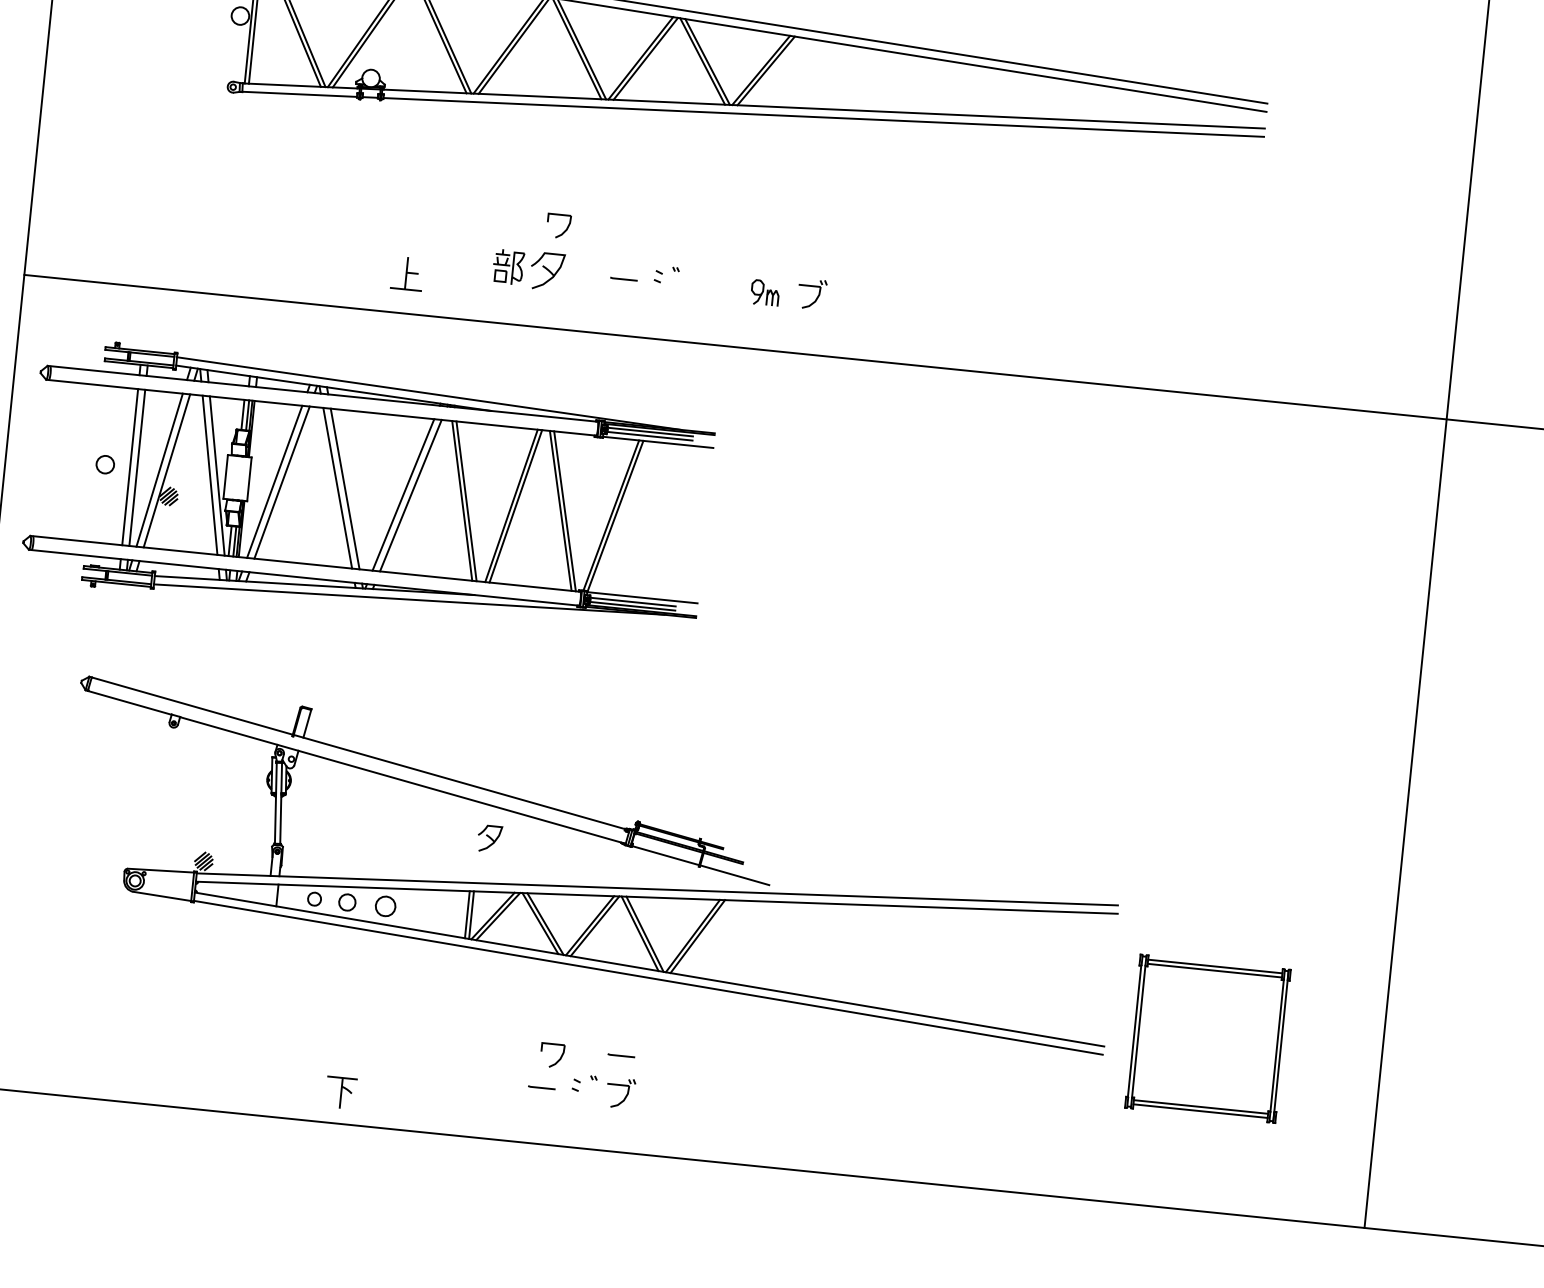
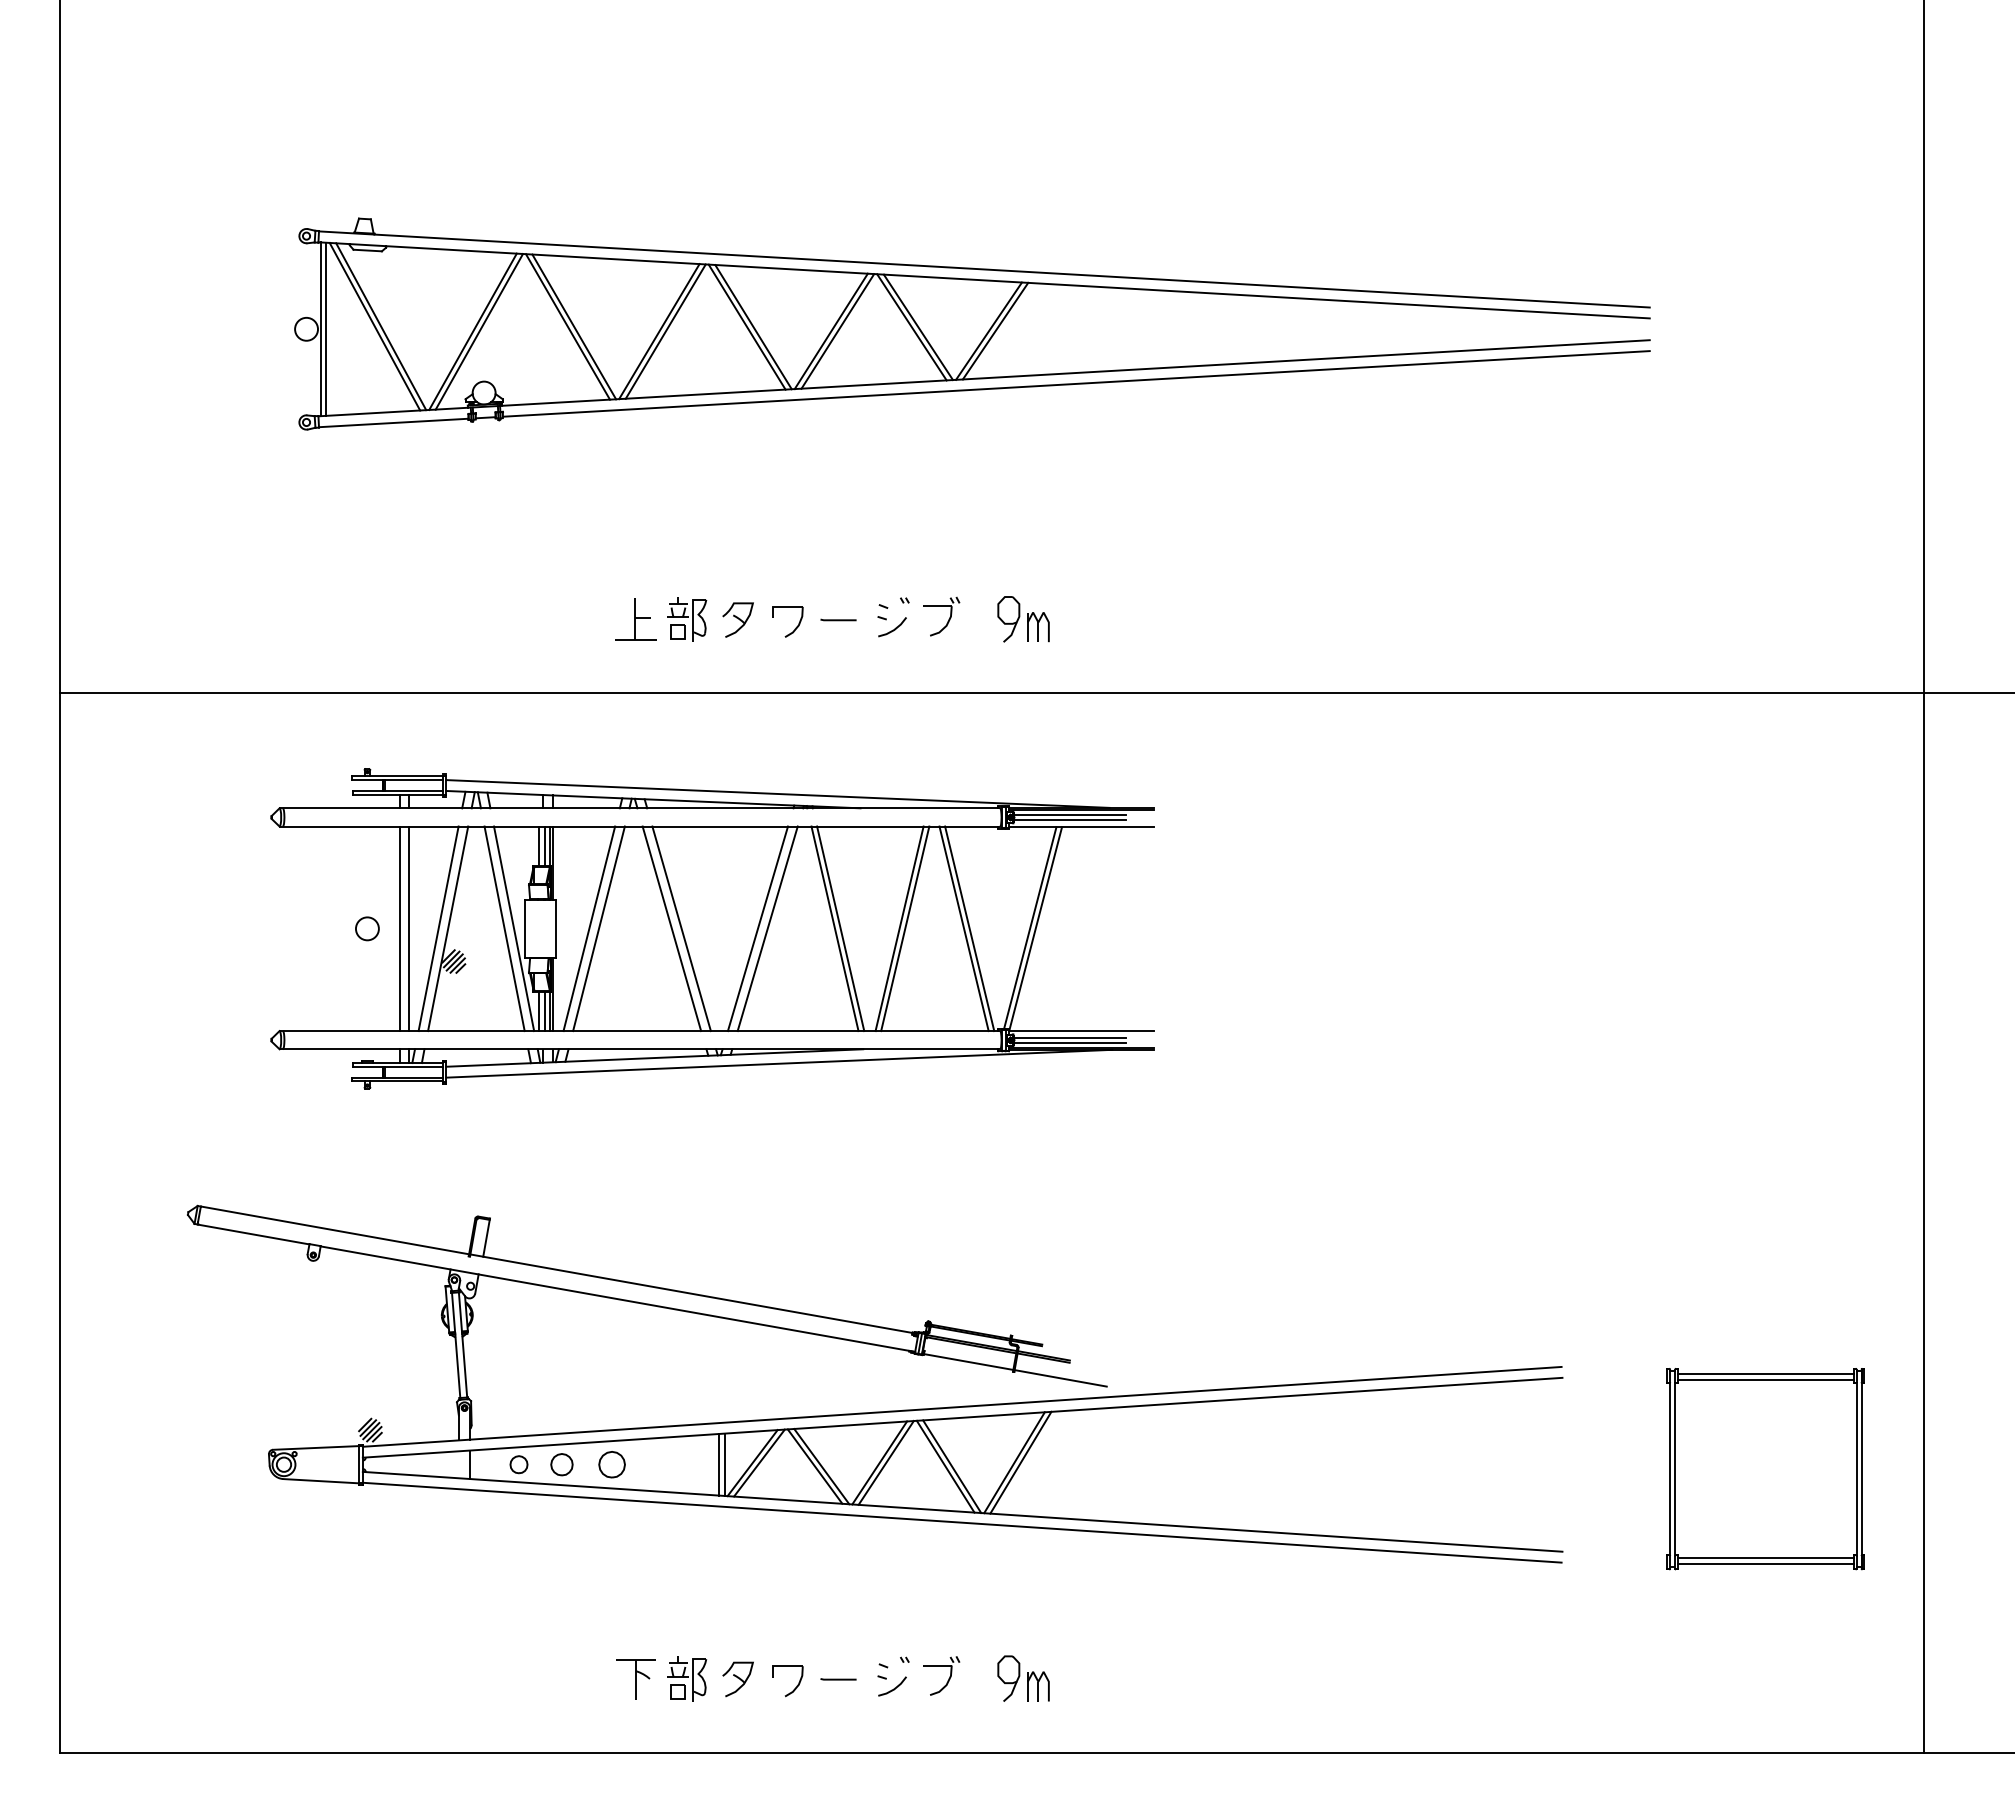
part: (564, 231) -> (795, 627), moved
part: (546, 270) -> (737, 619), size x0.71
part: (407, 273) -> (635, 619), moved
line: (664, 290) -> (892, 629), added
part: (765, 293) -> (1023, 619), size x1.43
part: (817, 296) -> (948, 619), moved
part: (368, 491) -> (712, 928), moved
part: (489, 838) -> (737, 1679), moved
part: (1207, 1039) -> (1765, 1469), moved
line: (621, 1055) -> (937, 1627), removed
part: (558, 1059) -> (796, 1685), moved
part: (426, 1075) -> (687, 1678), added
part: (340, 1092) -> (635, 1679), moved
line: (583, 1098) -> (894, 1687), added
part: (683, 1101) -> (1023, 1678), added

